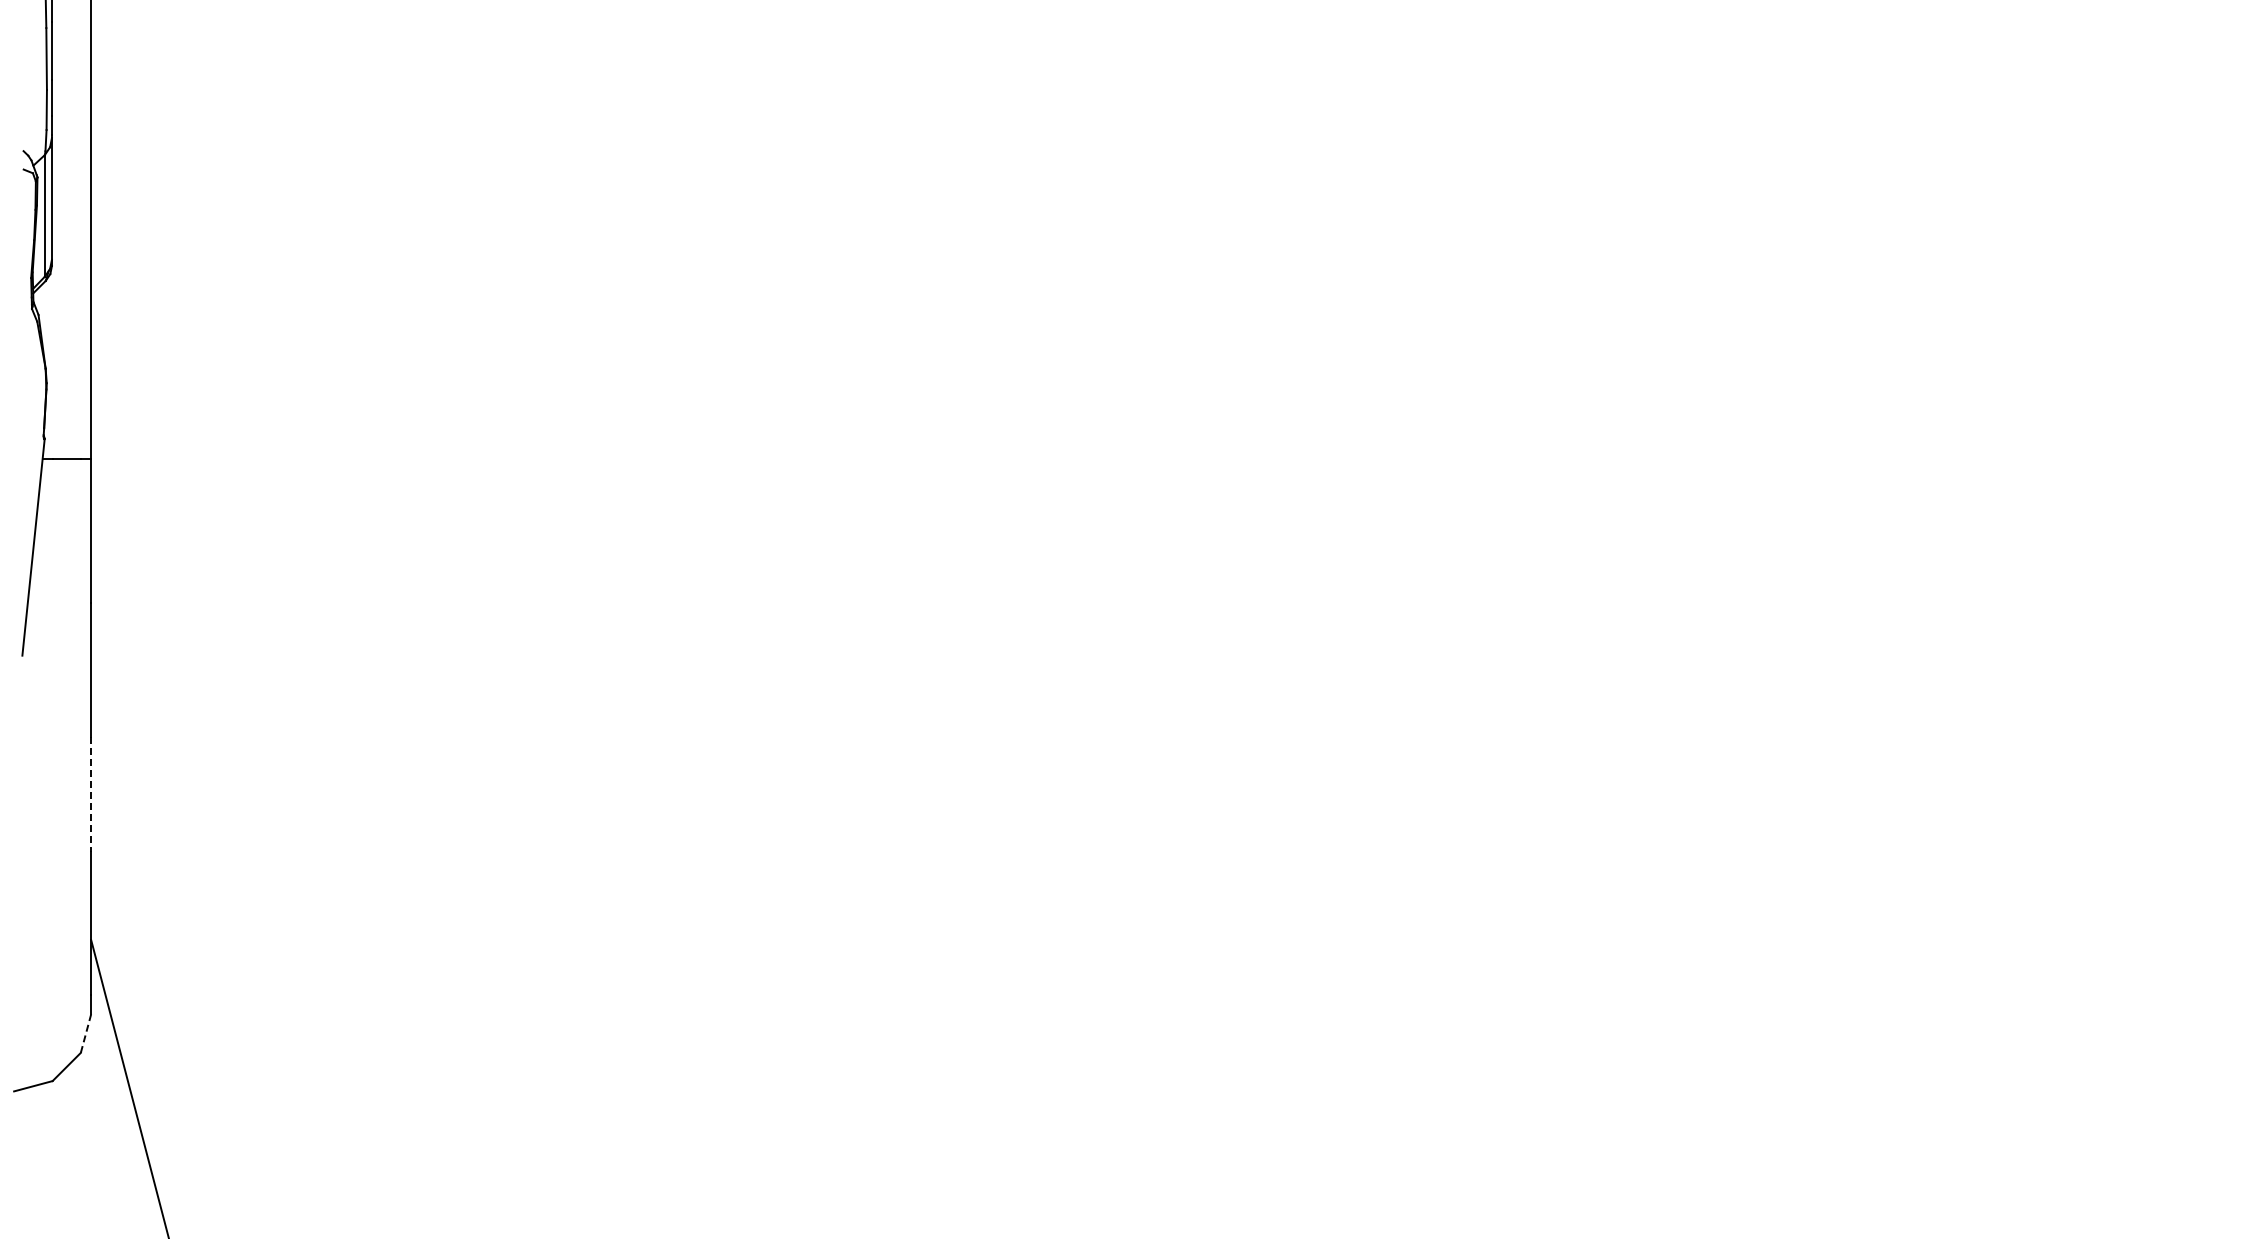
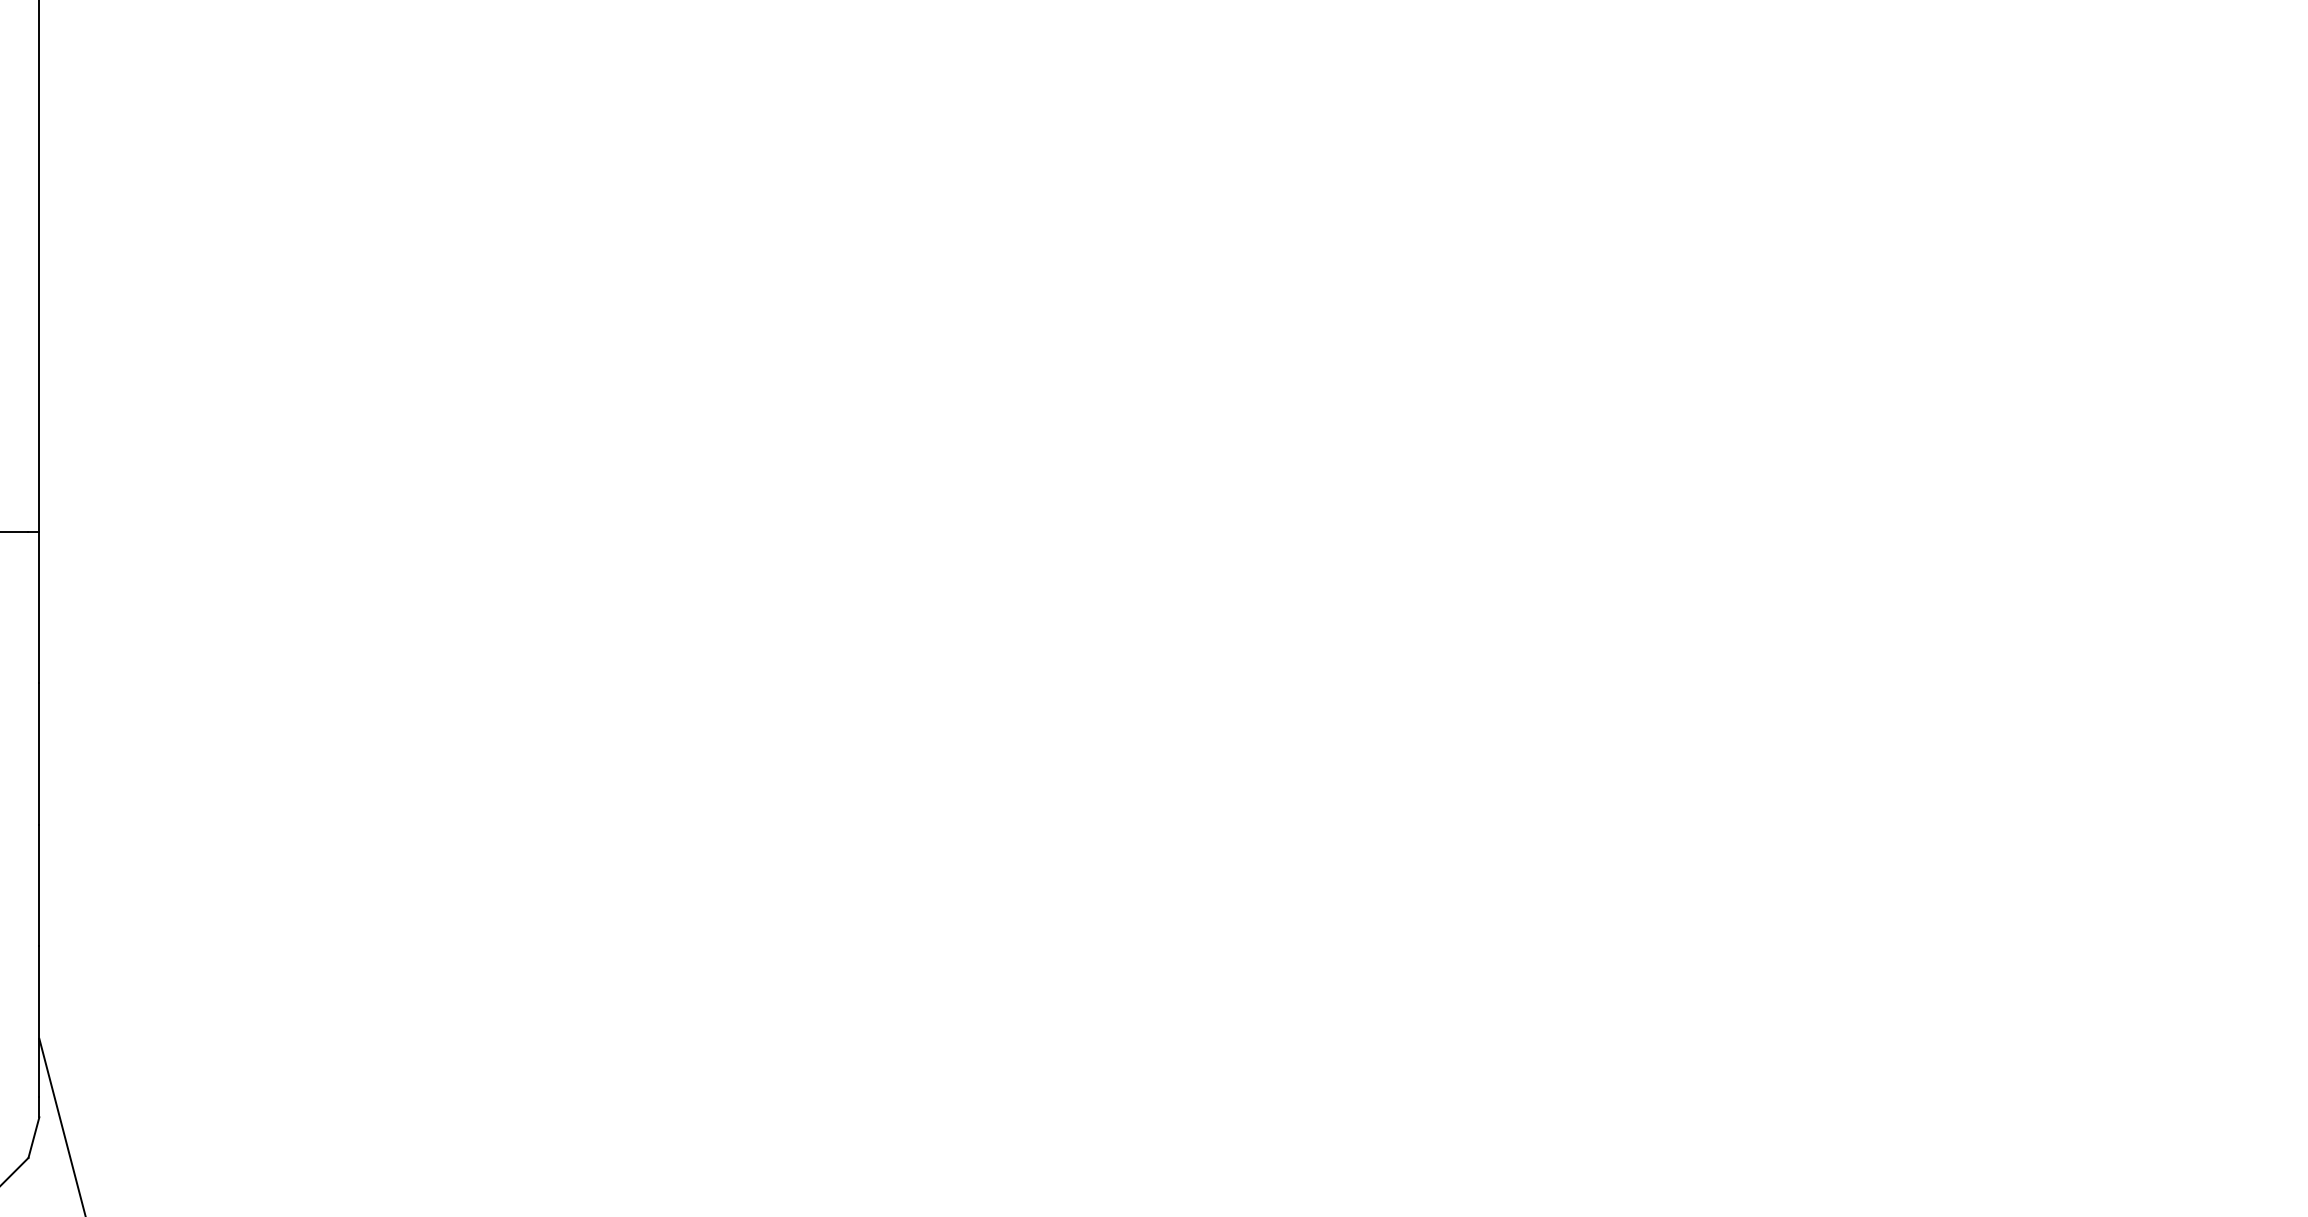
line: (91, 794) -> (39, 885), dashed -> solid
line: (86, 1033) -> (34, 1137), dashed -> solid

